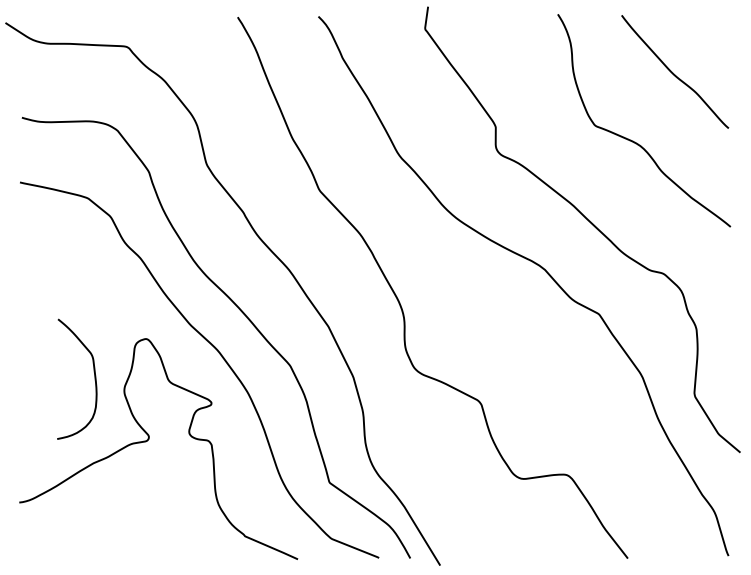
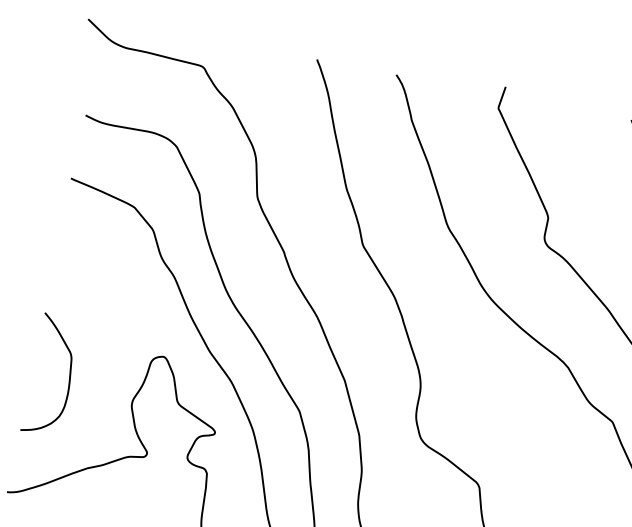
curve: (94, 378) -> (68, 378), moved

